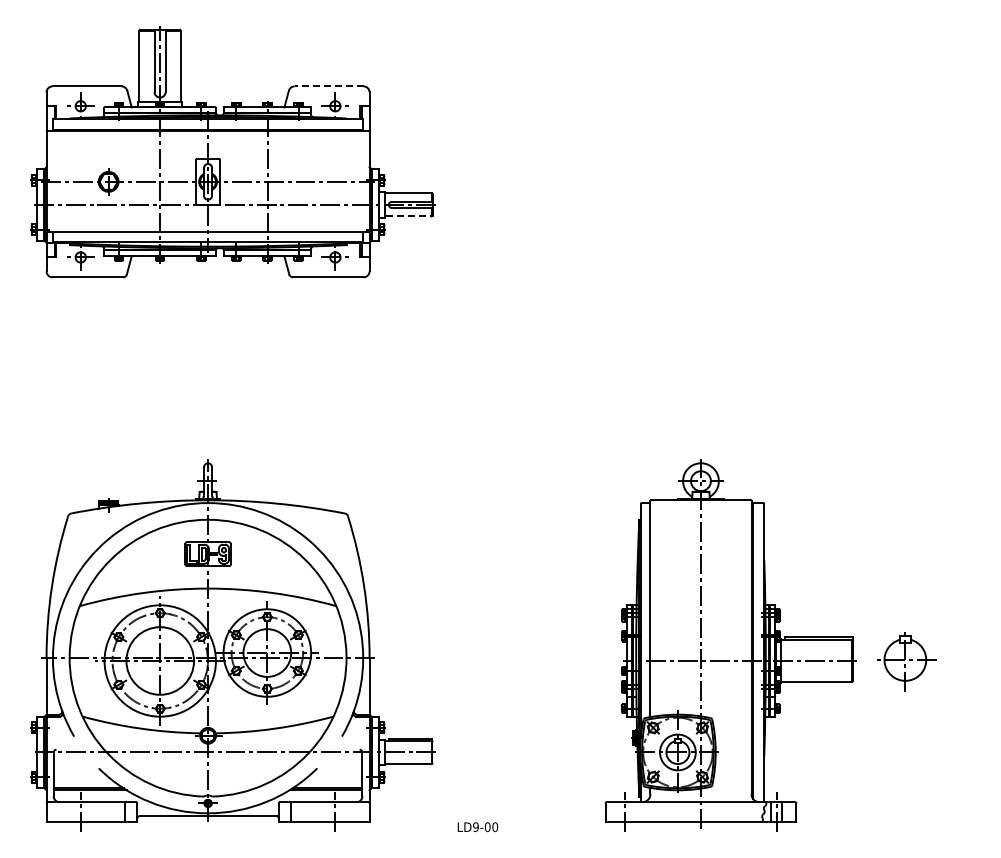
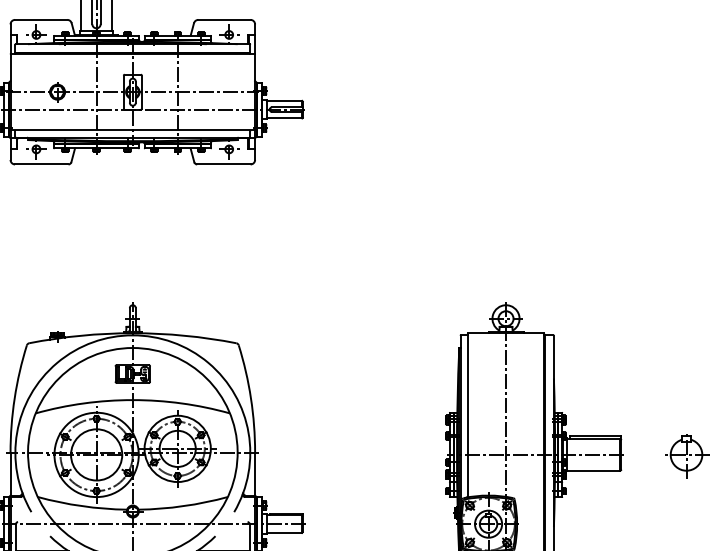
line: (328, 86) -> (224, 19), dashed -> solid
line: (409, 216) -> (285, 118), dashed -> solid
part: (906, 661) -> (687, 456), moved

